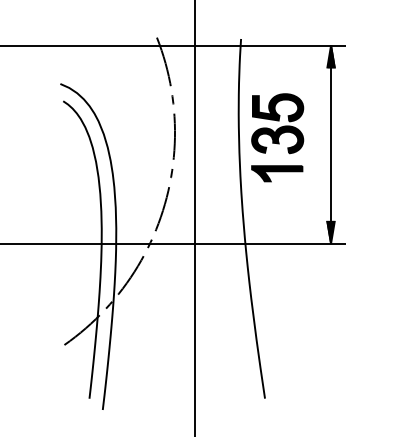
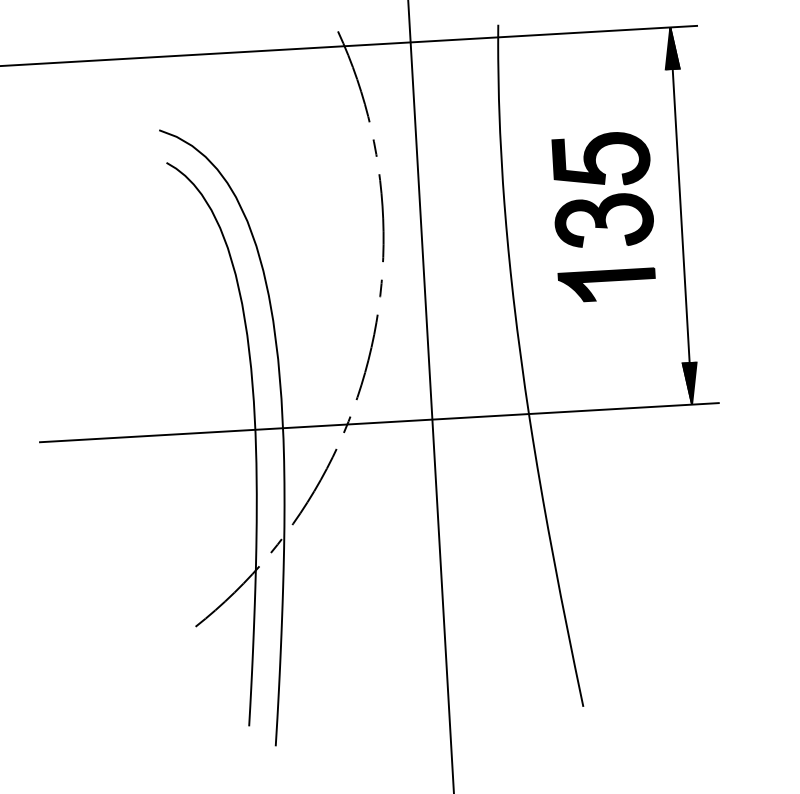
part: (277, 137) -> (603, 216), moved

